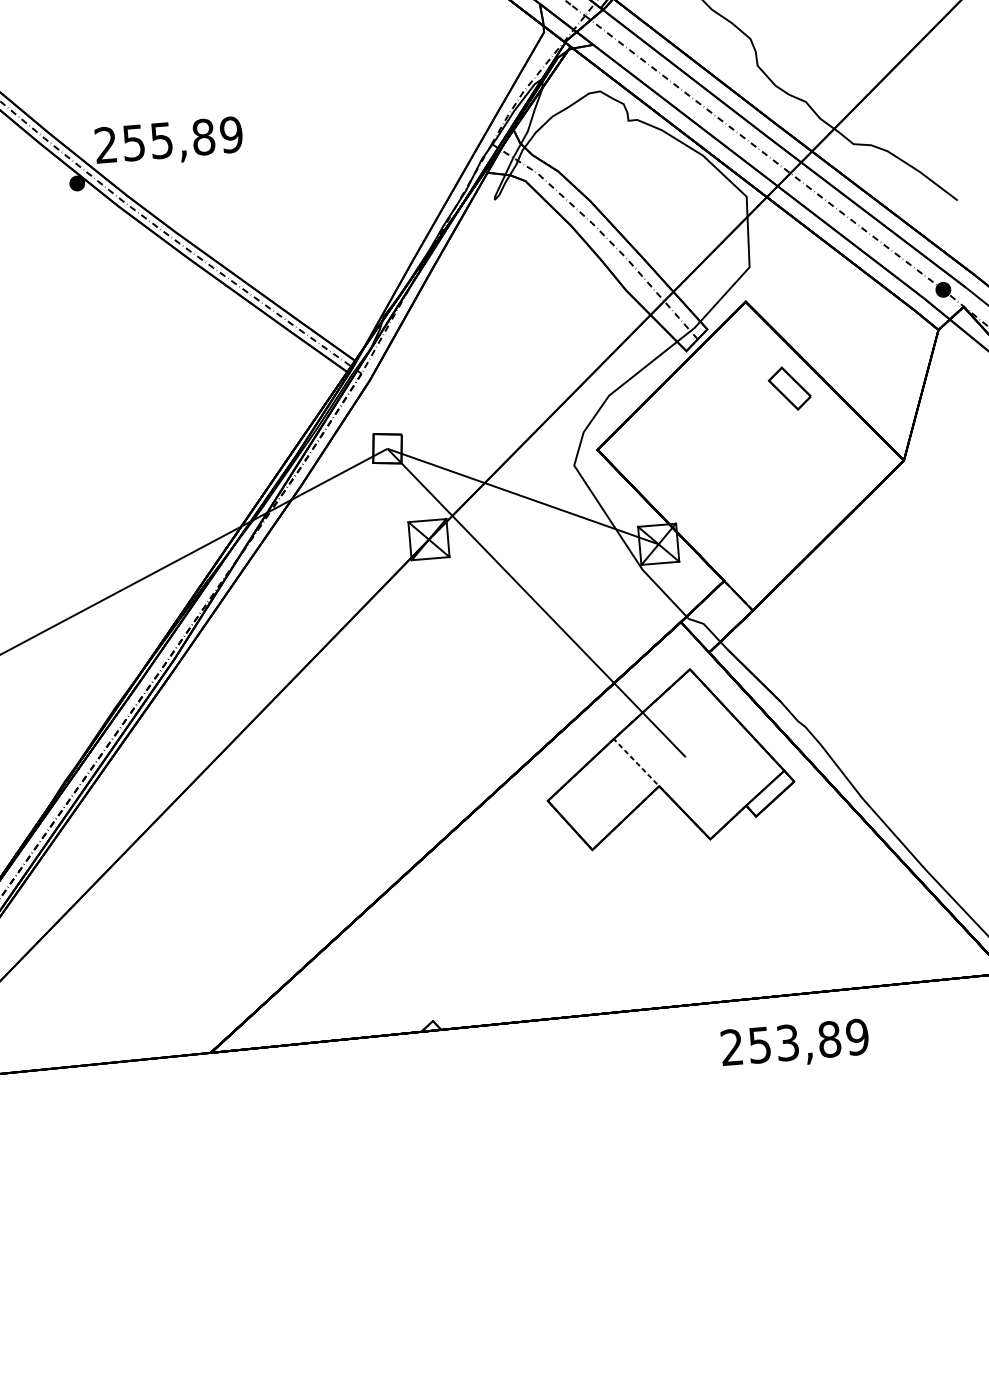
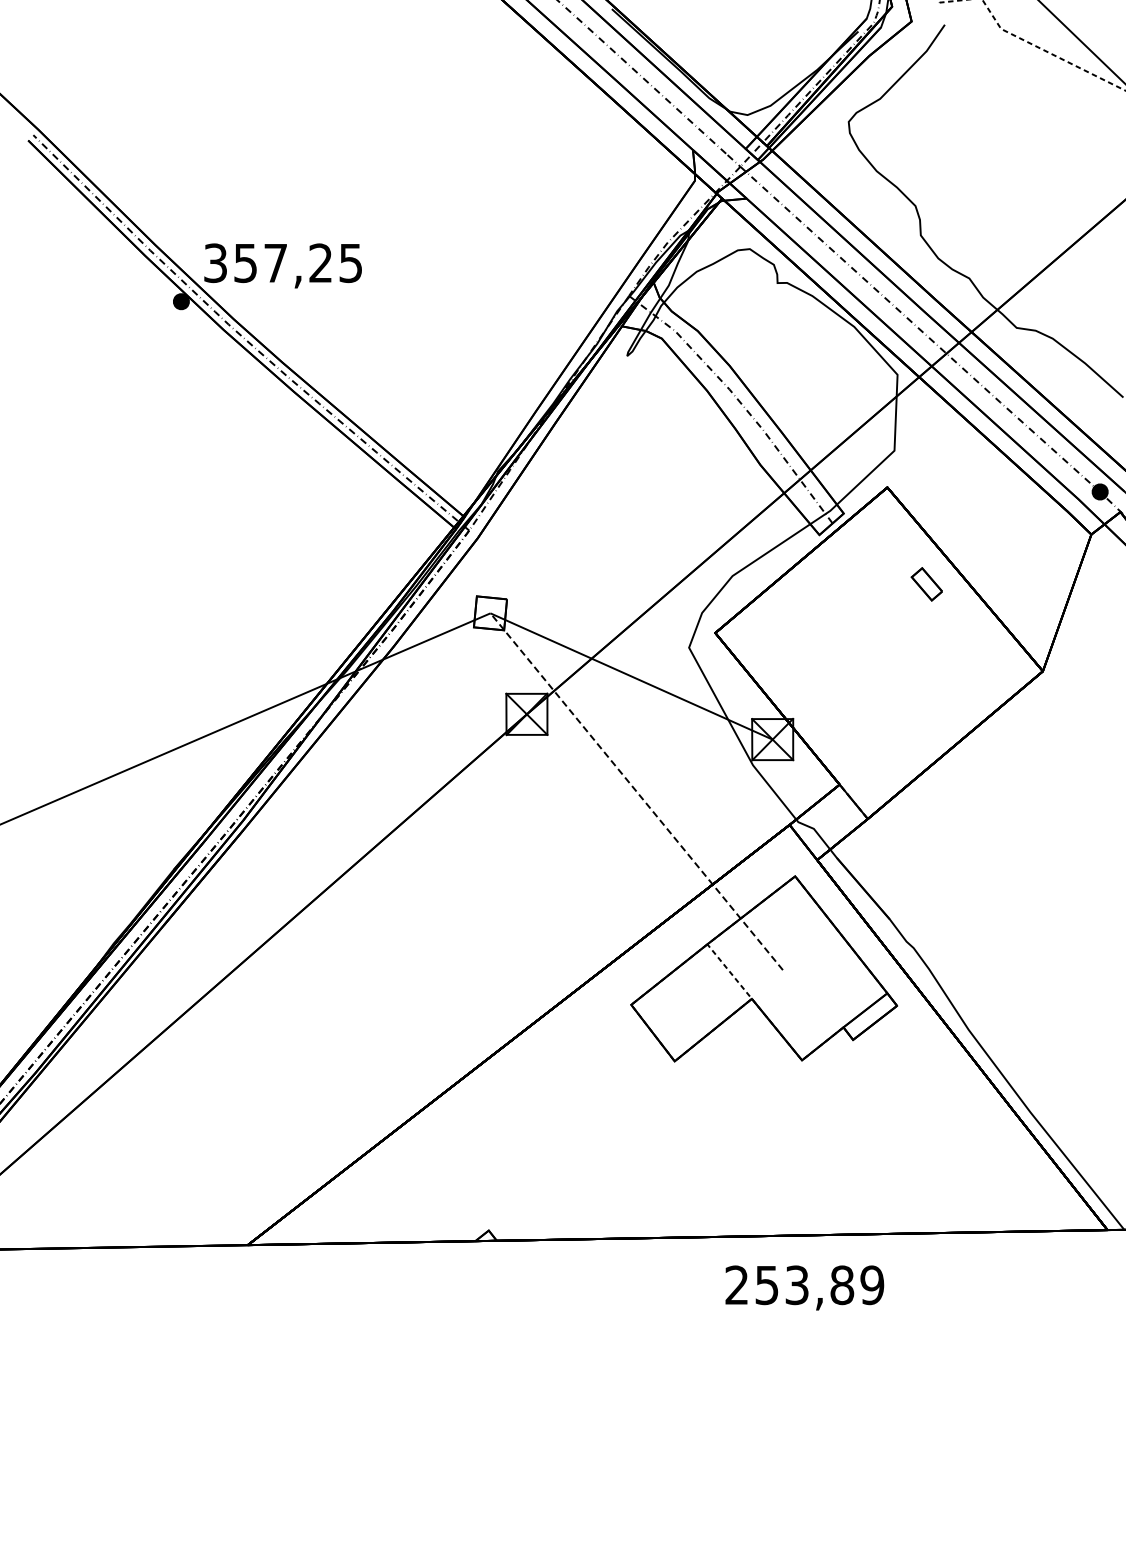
text: (169, 140) -> (283, 263), 255,89 -> 357,25
part: (789, 388) -> (926, 584), size x0.7
line: (536, 602) -> (636, 791), solid -> dashed
text: (794, 1044) -> (804, 1287), moved

